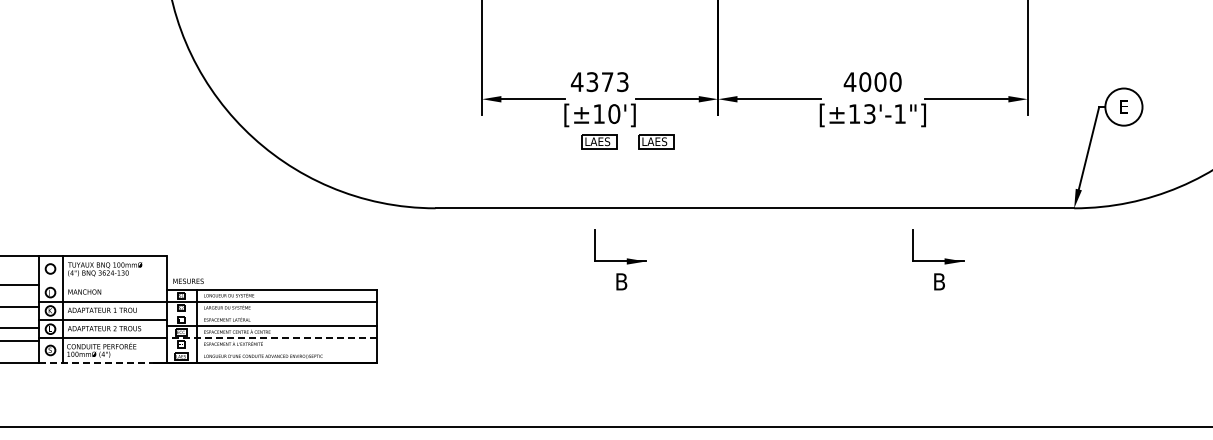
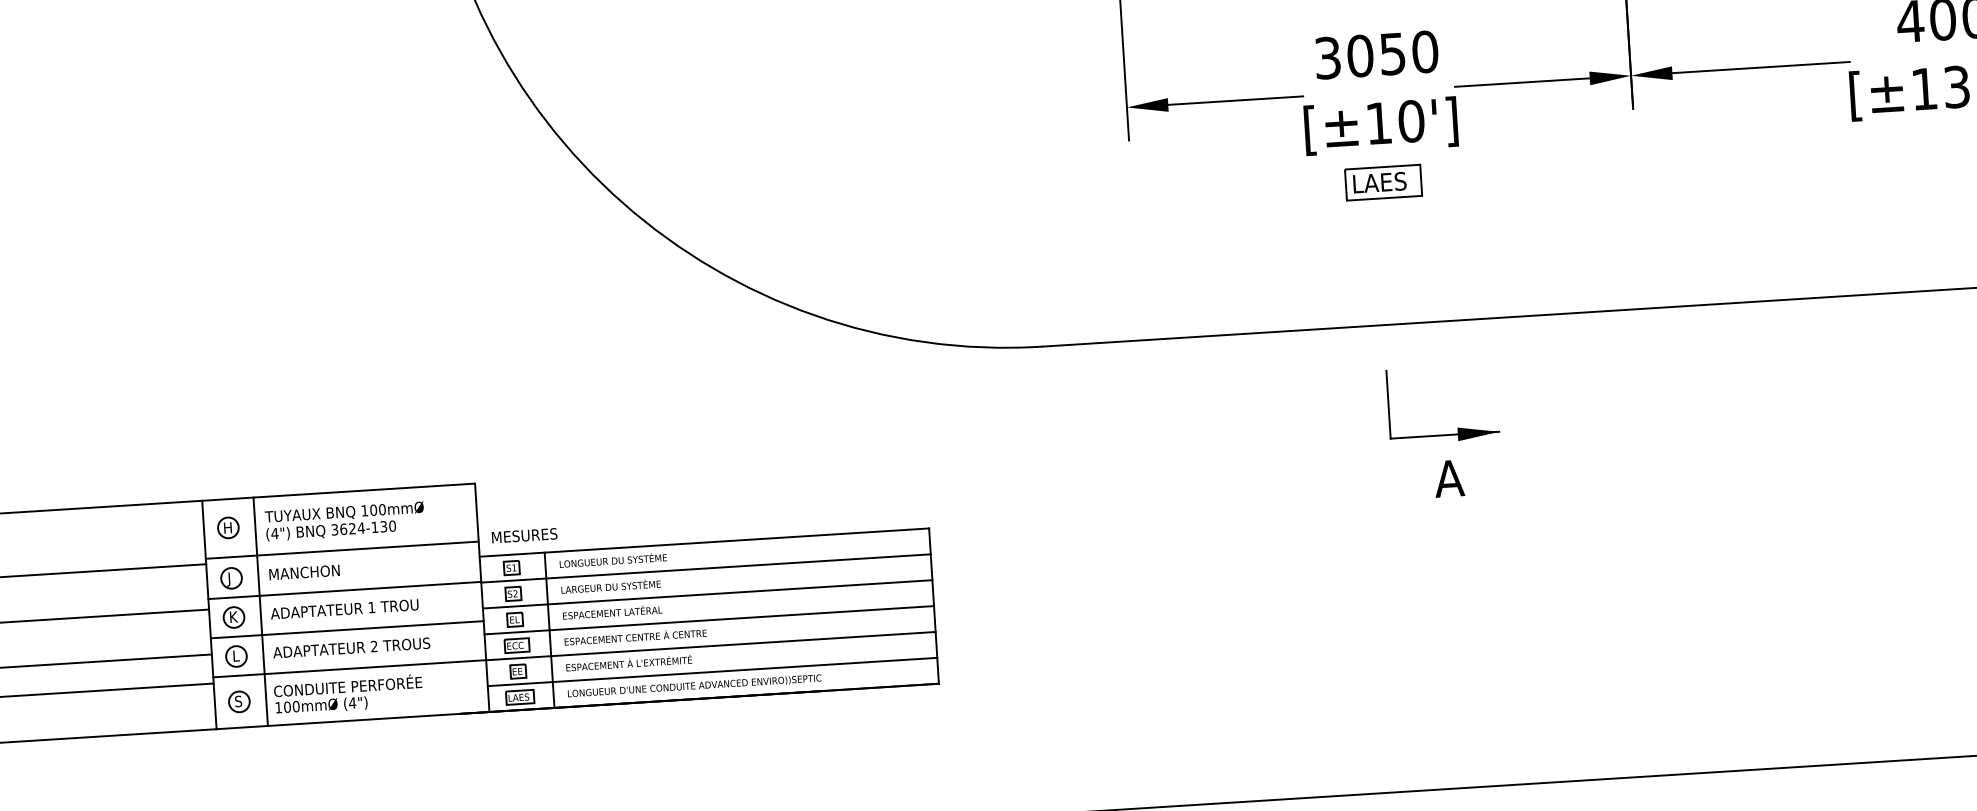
text: (599, 82) -> (1375, 55), 4373 -> 3050
part: (656, 141) -> (1505, 174), removed
text: (621, 281) -> (1449, 477), B -> A
line: (102, 282) -> (341, 549), added
line: (271, 314) -> (706, 595), added
line: (271, 338) -> (709, 646), dashed -> solid
line: (271, 350) -> (711, 672), added
line: (102, 362) -> (351, 720), dashed -> solid

